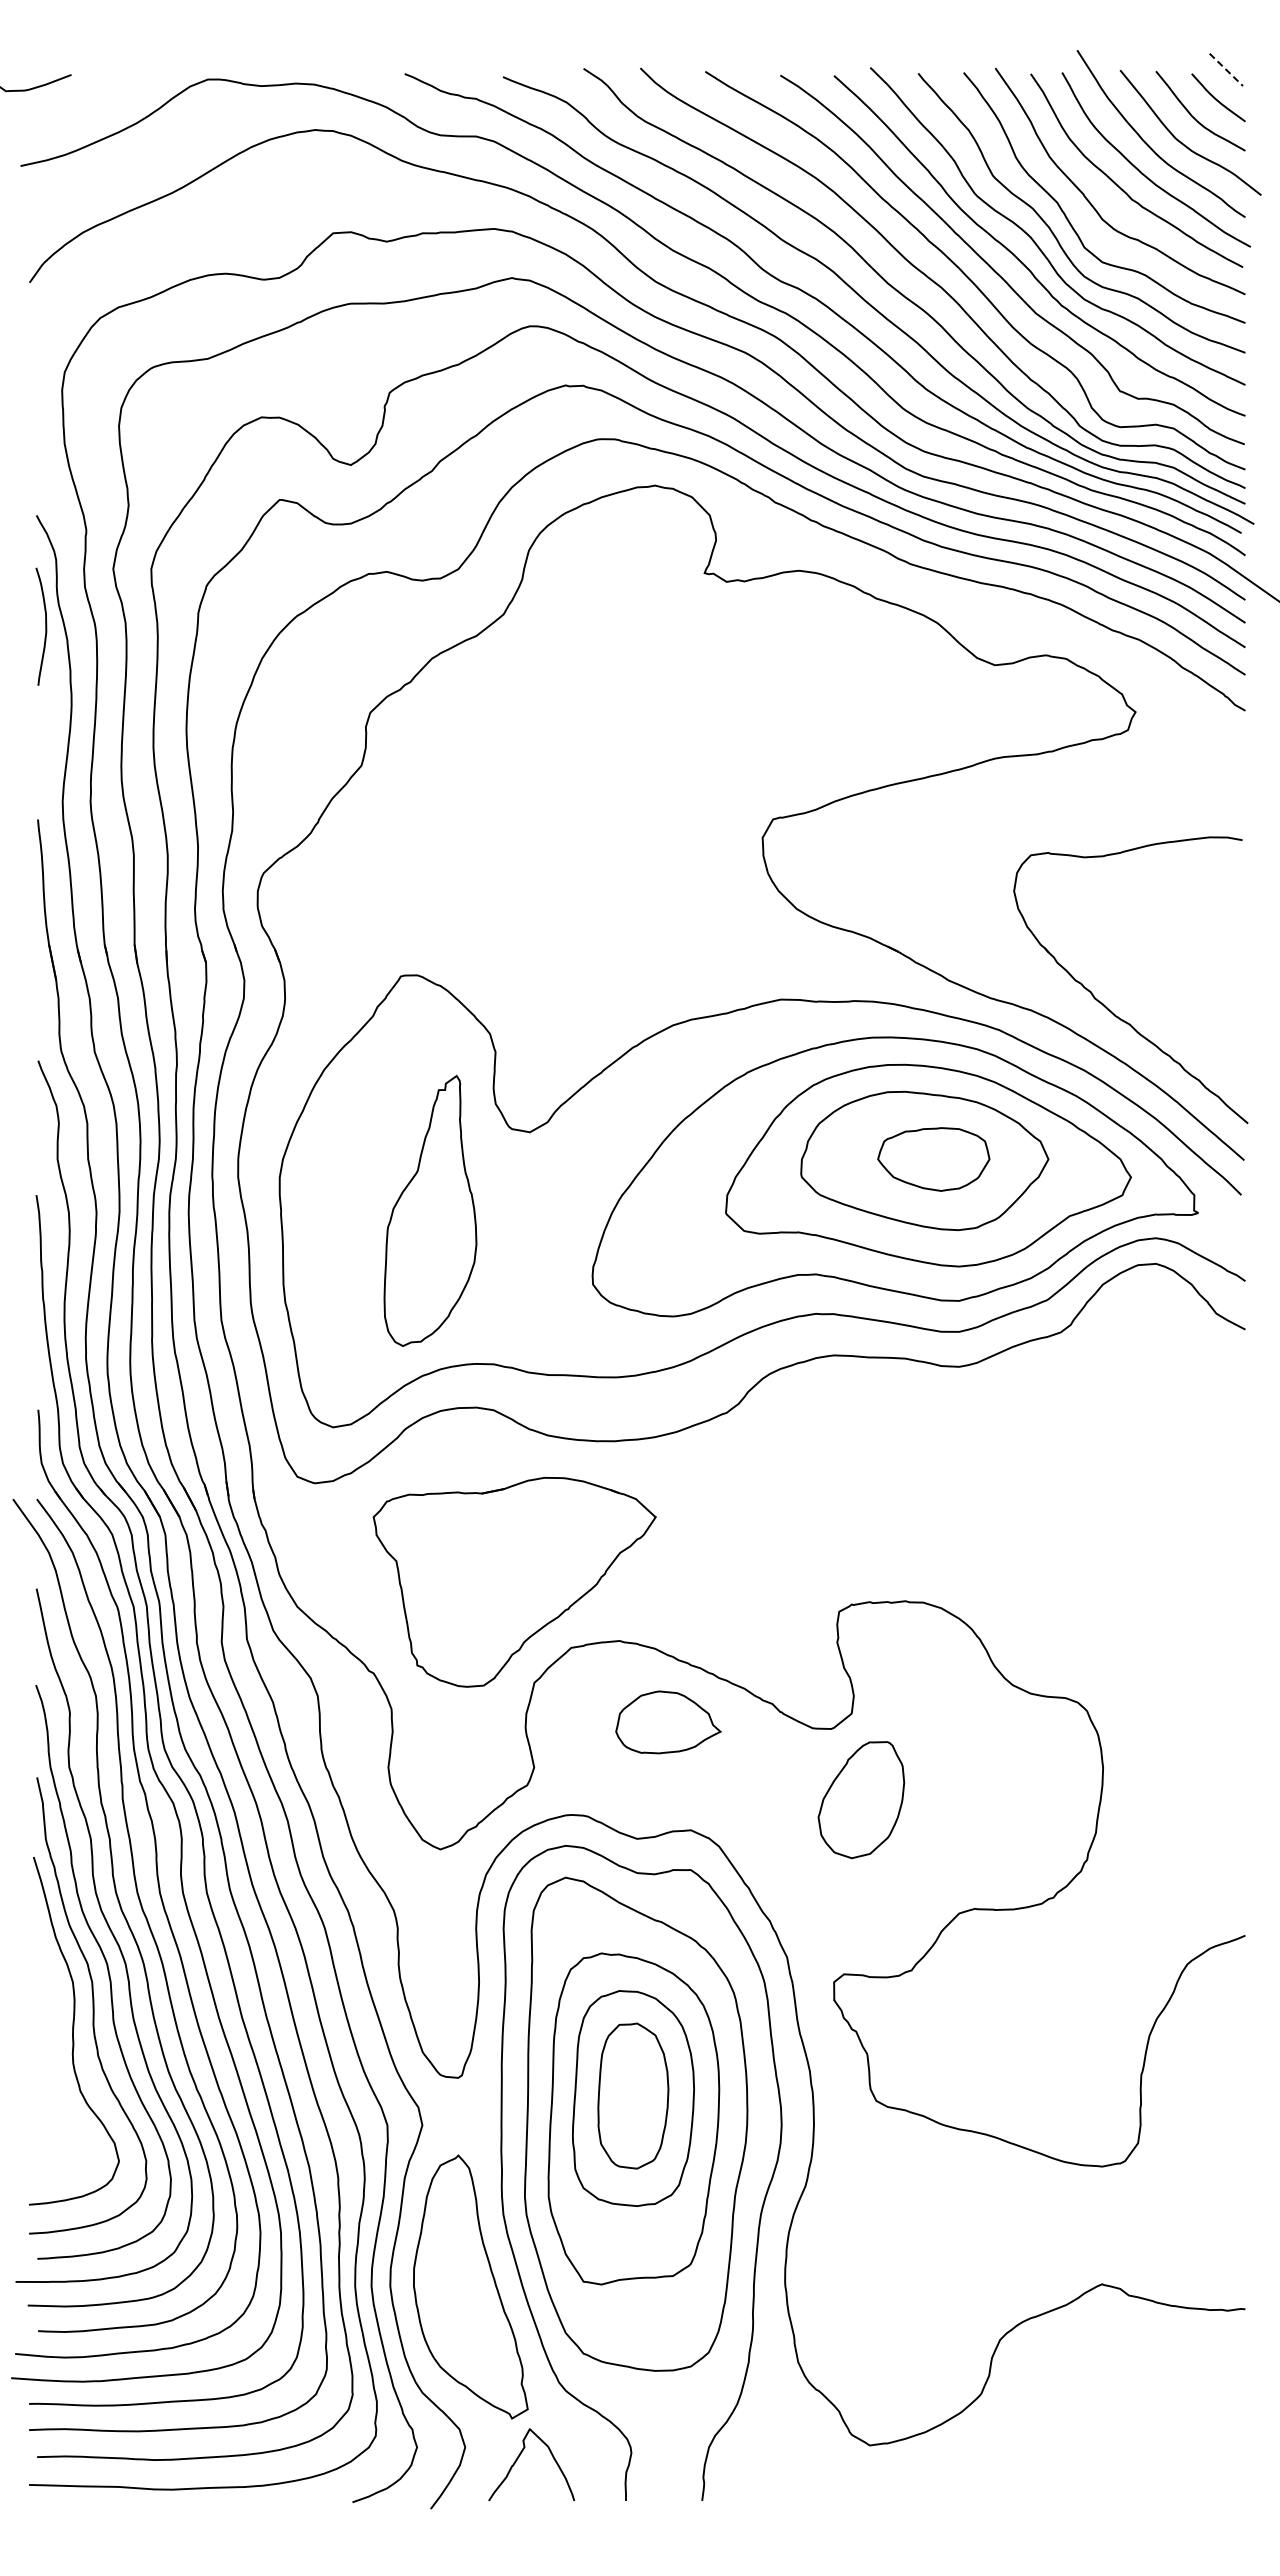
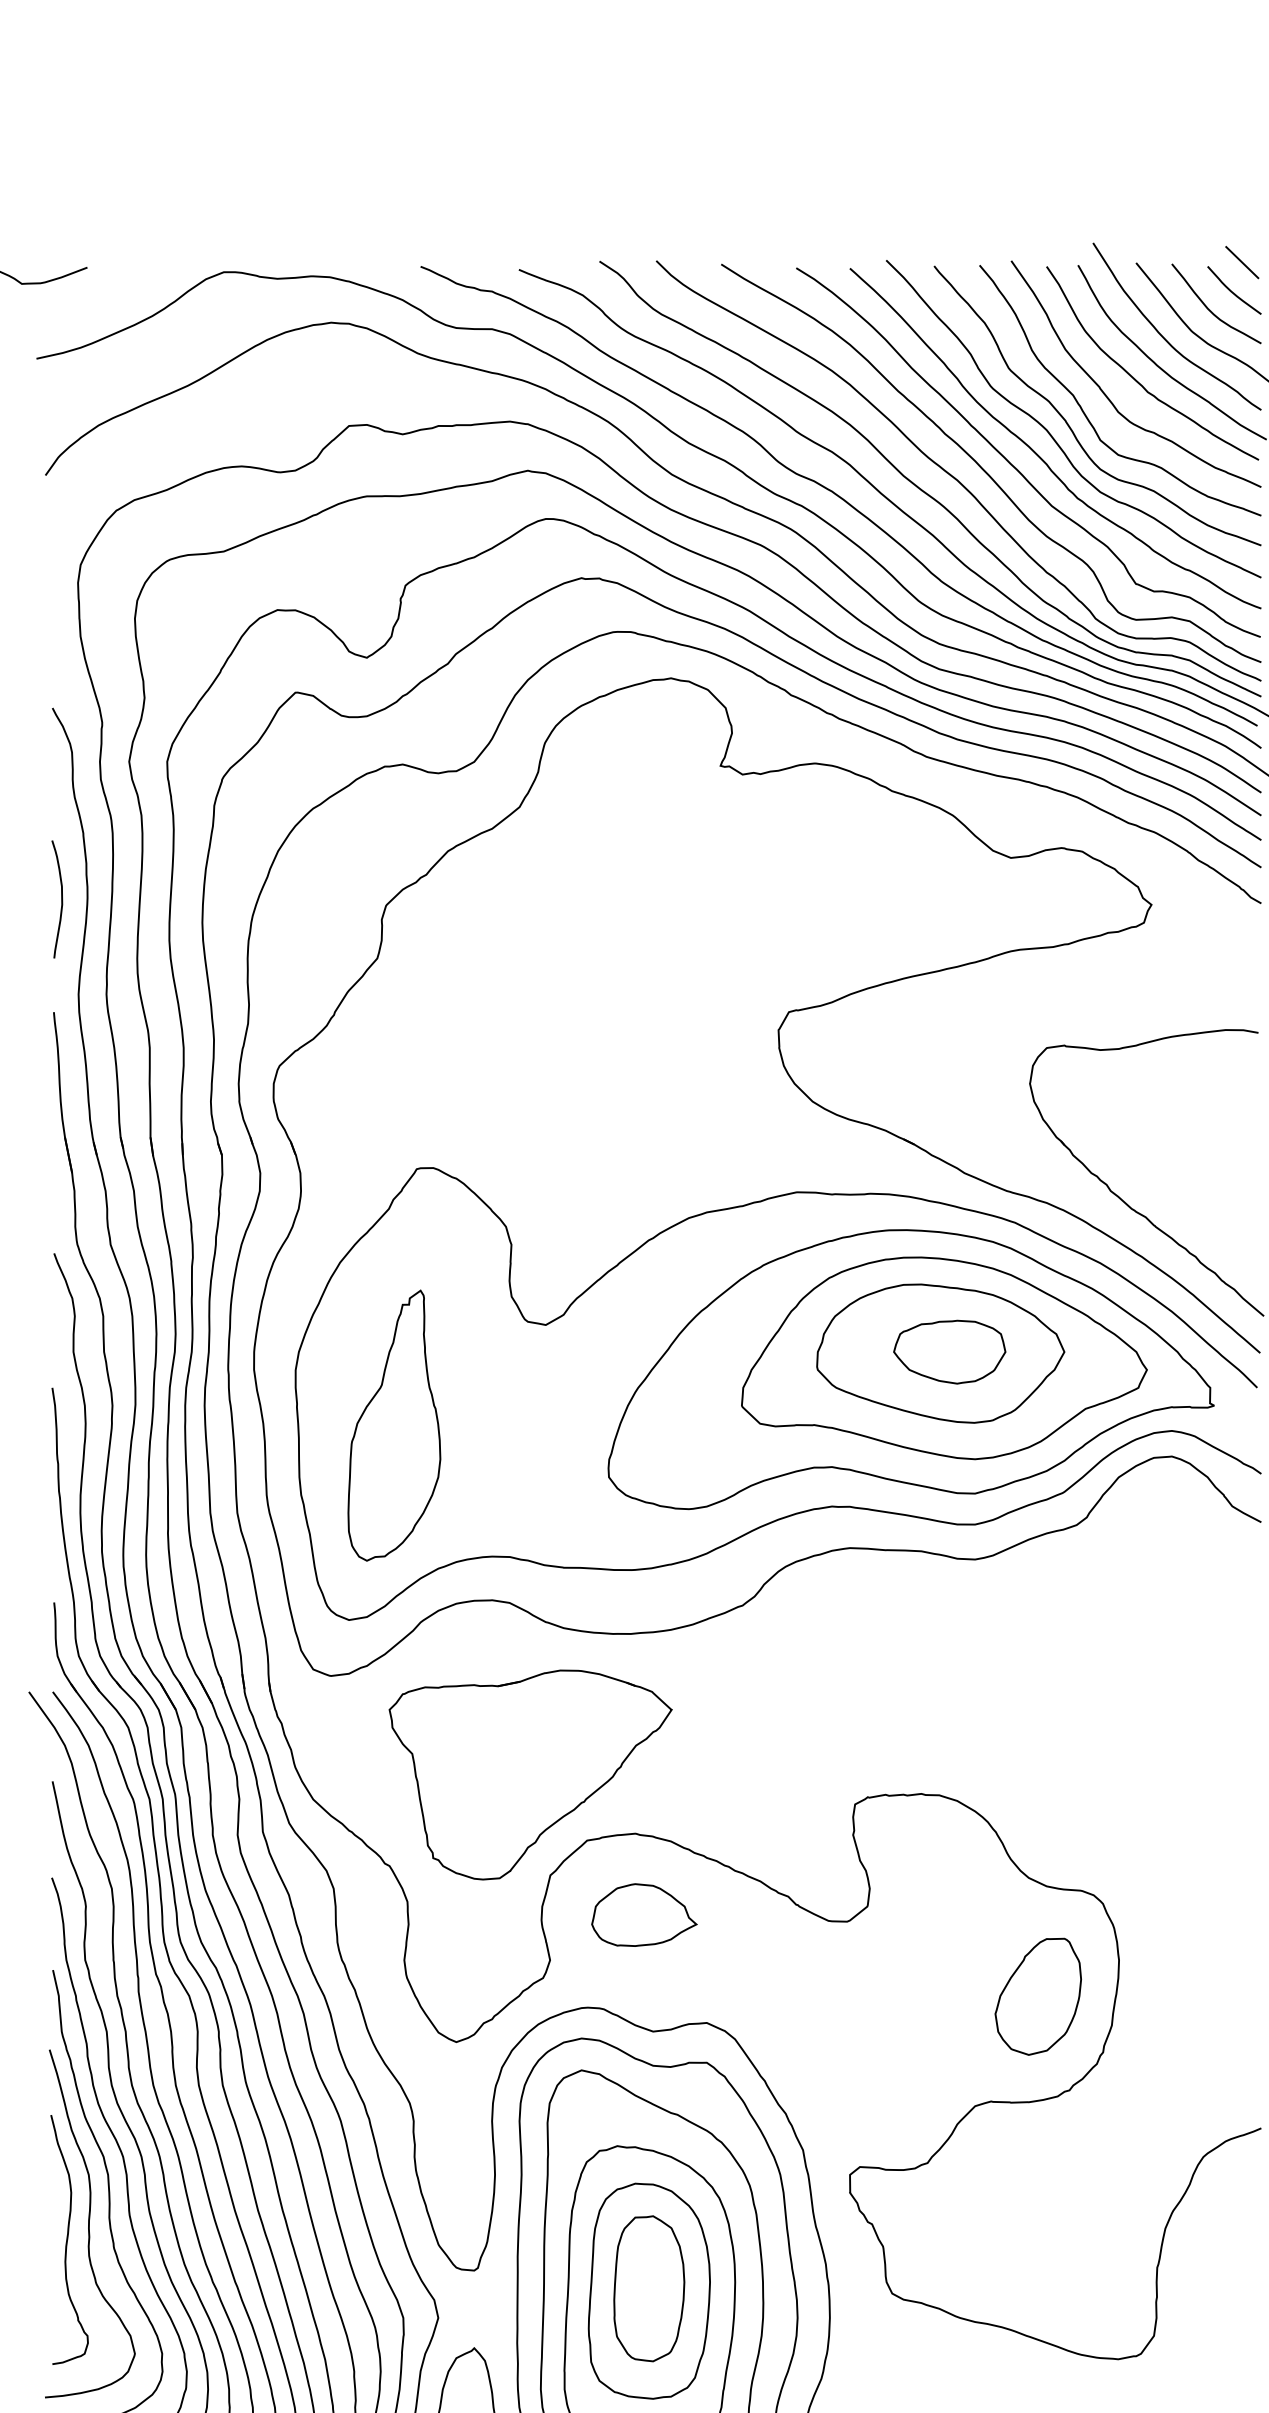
line: (1226, 70) -> (1242, 263), dashed -> solid
curve: (45, 626) -> (61, 899), moved
part: (430, 1210) -> (394, 1425), moved
part: (668, 1722) -> (644, 1915), moved
part: (861, 1800) -> (1038, 1997), moved
curve: (52, 2047) -> (68, 2240), added

